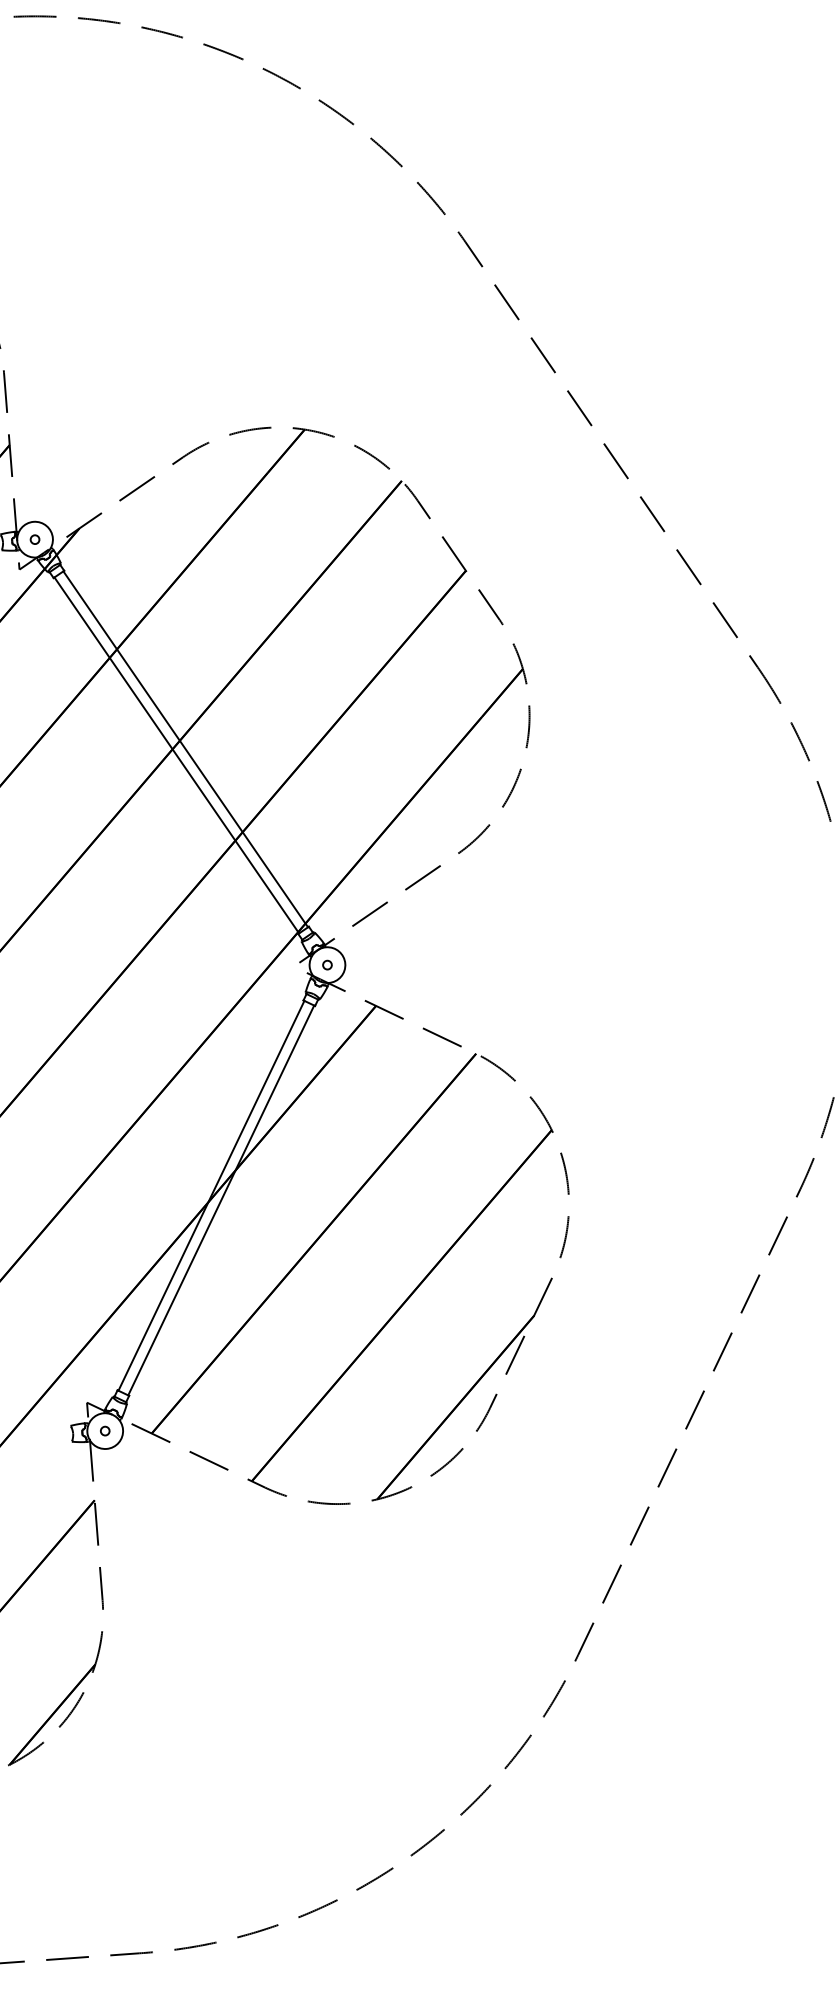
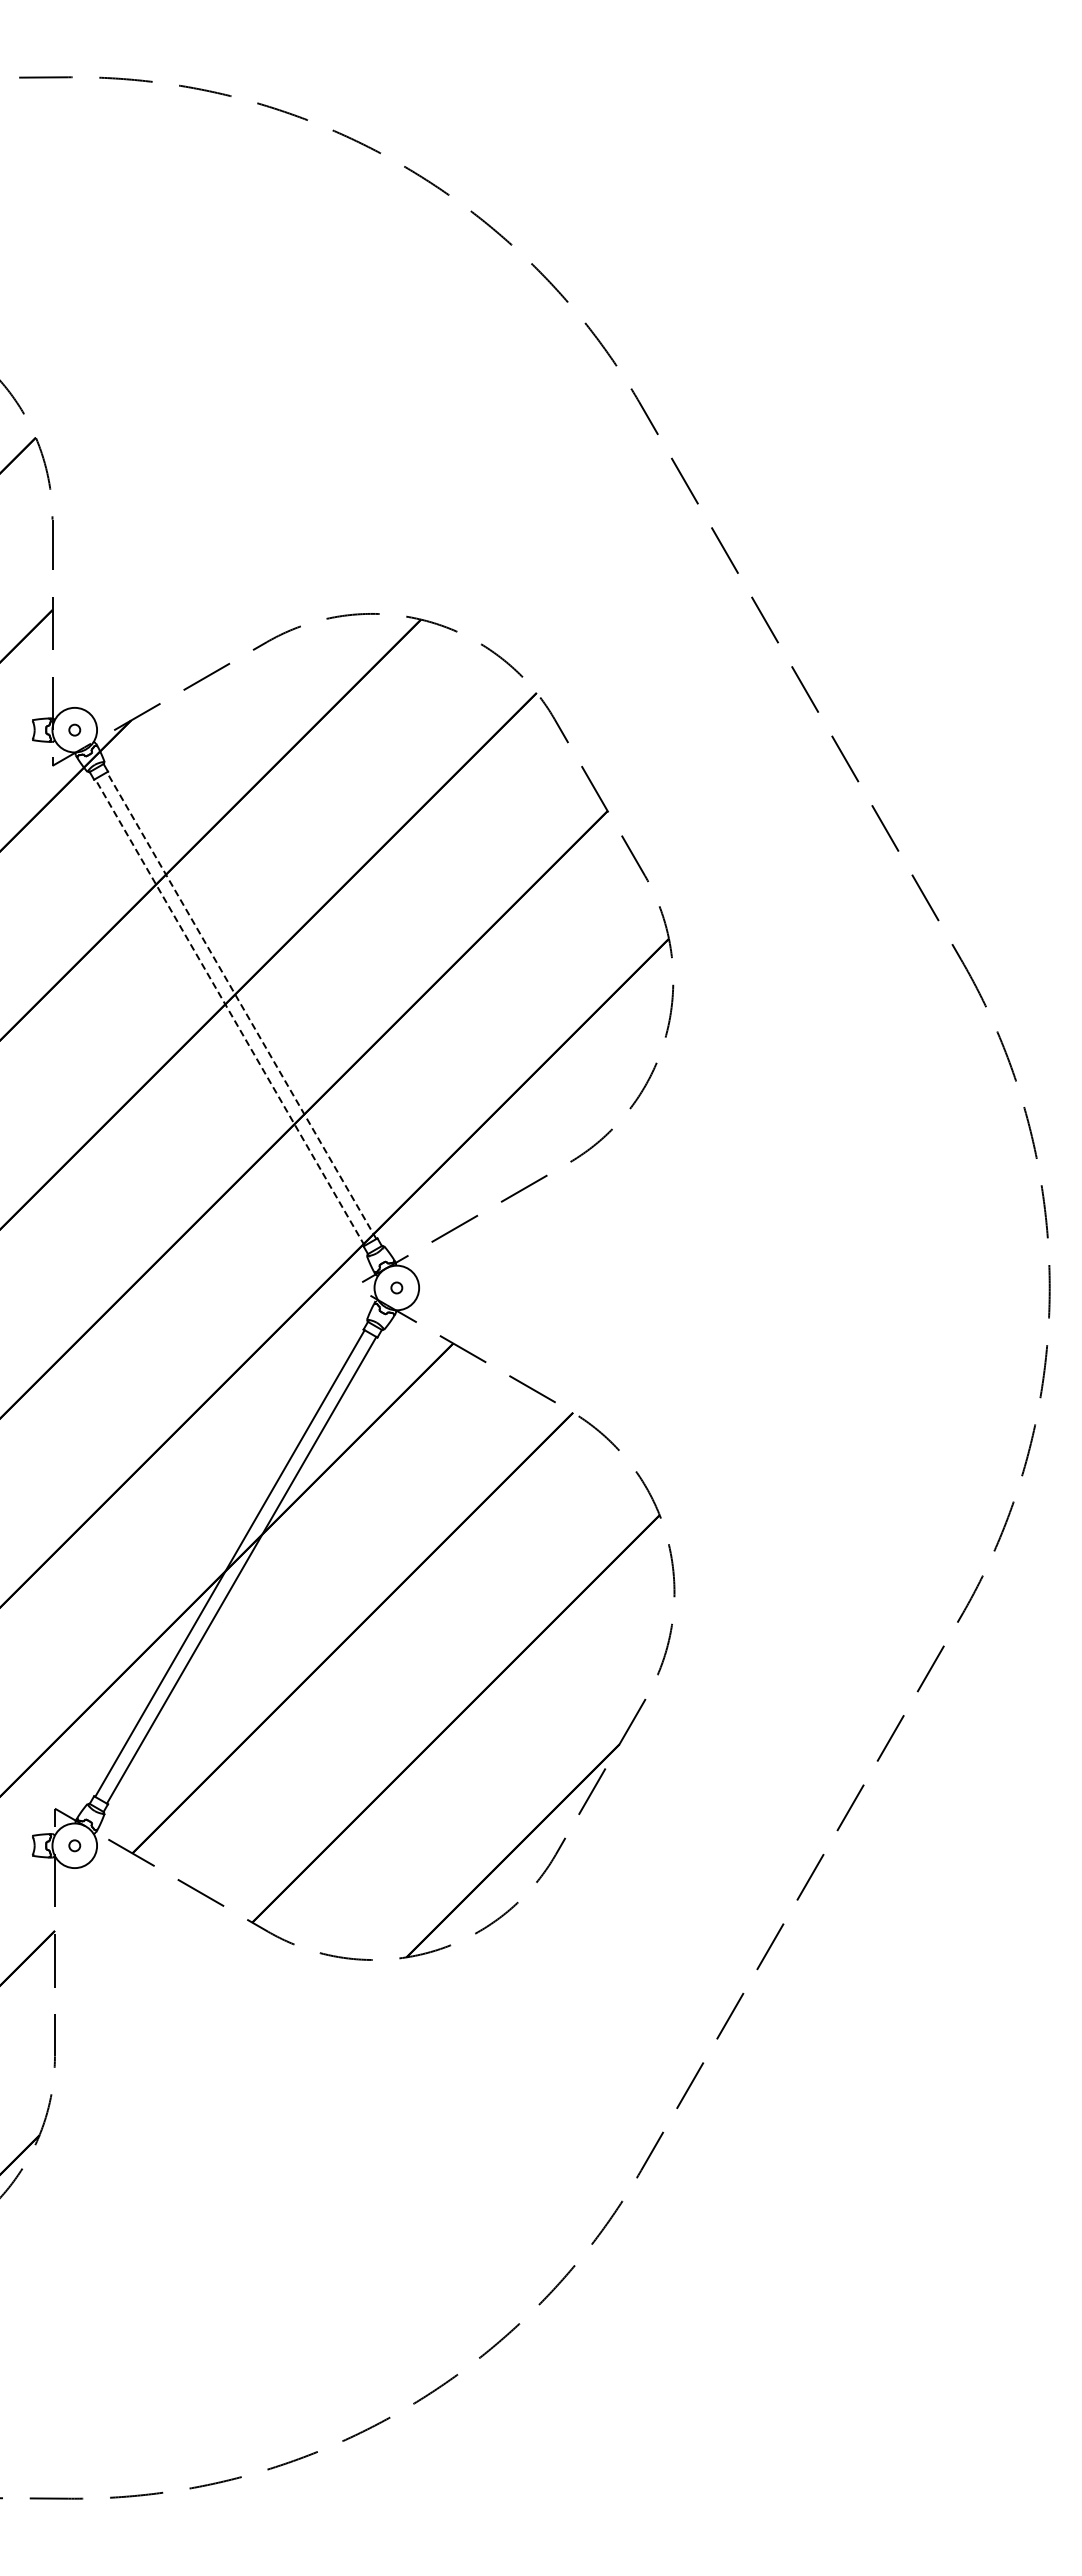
line: (185, 749) -> (241, 1005), solid -> dashed
line: (176, 755) -> (229, 1012), solid -> dashed

